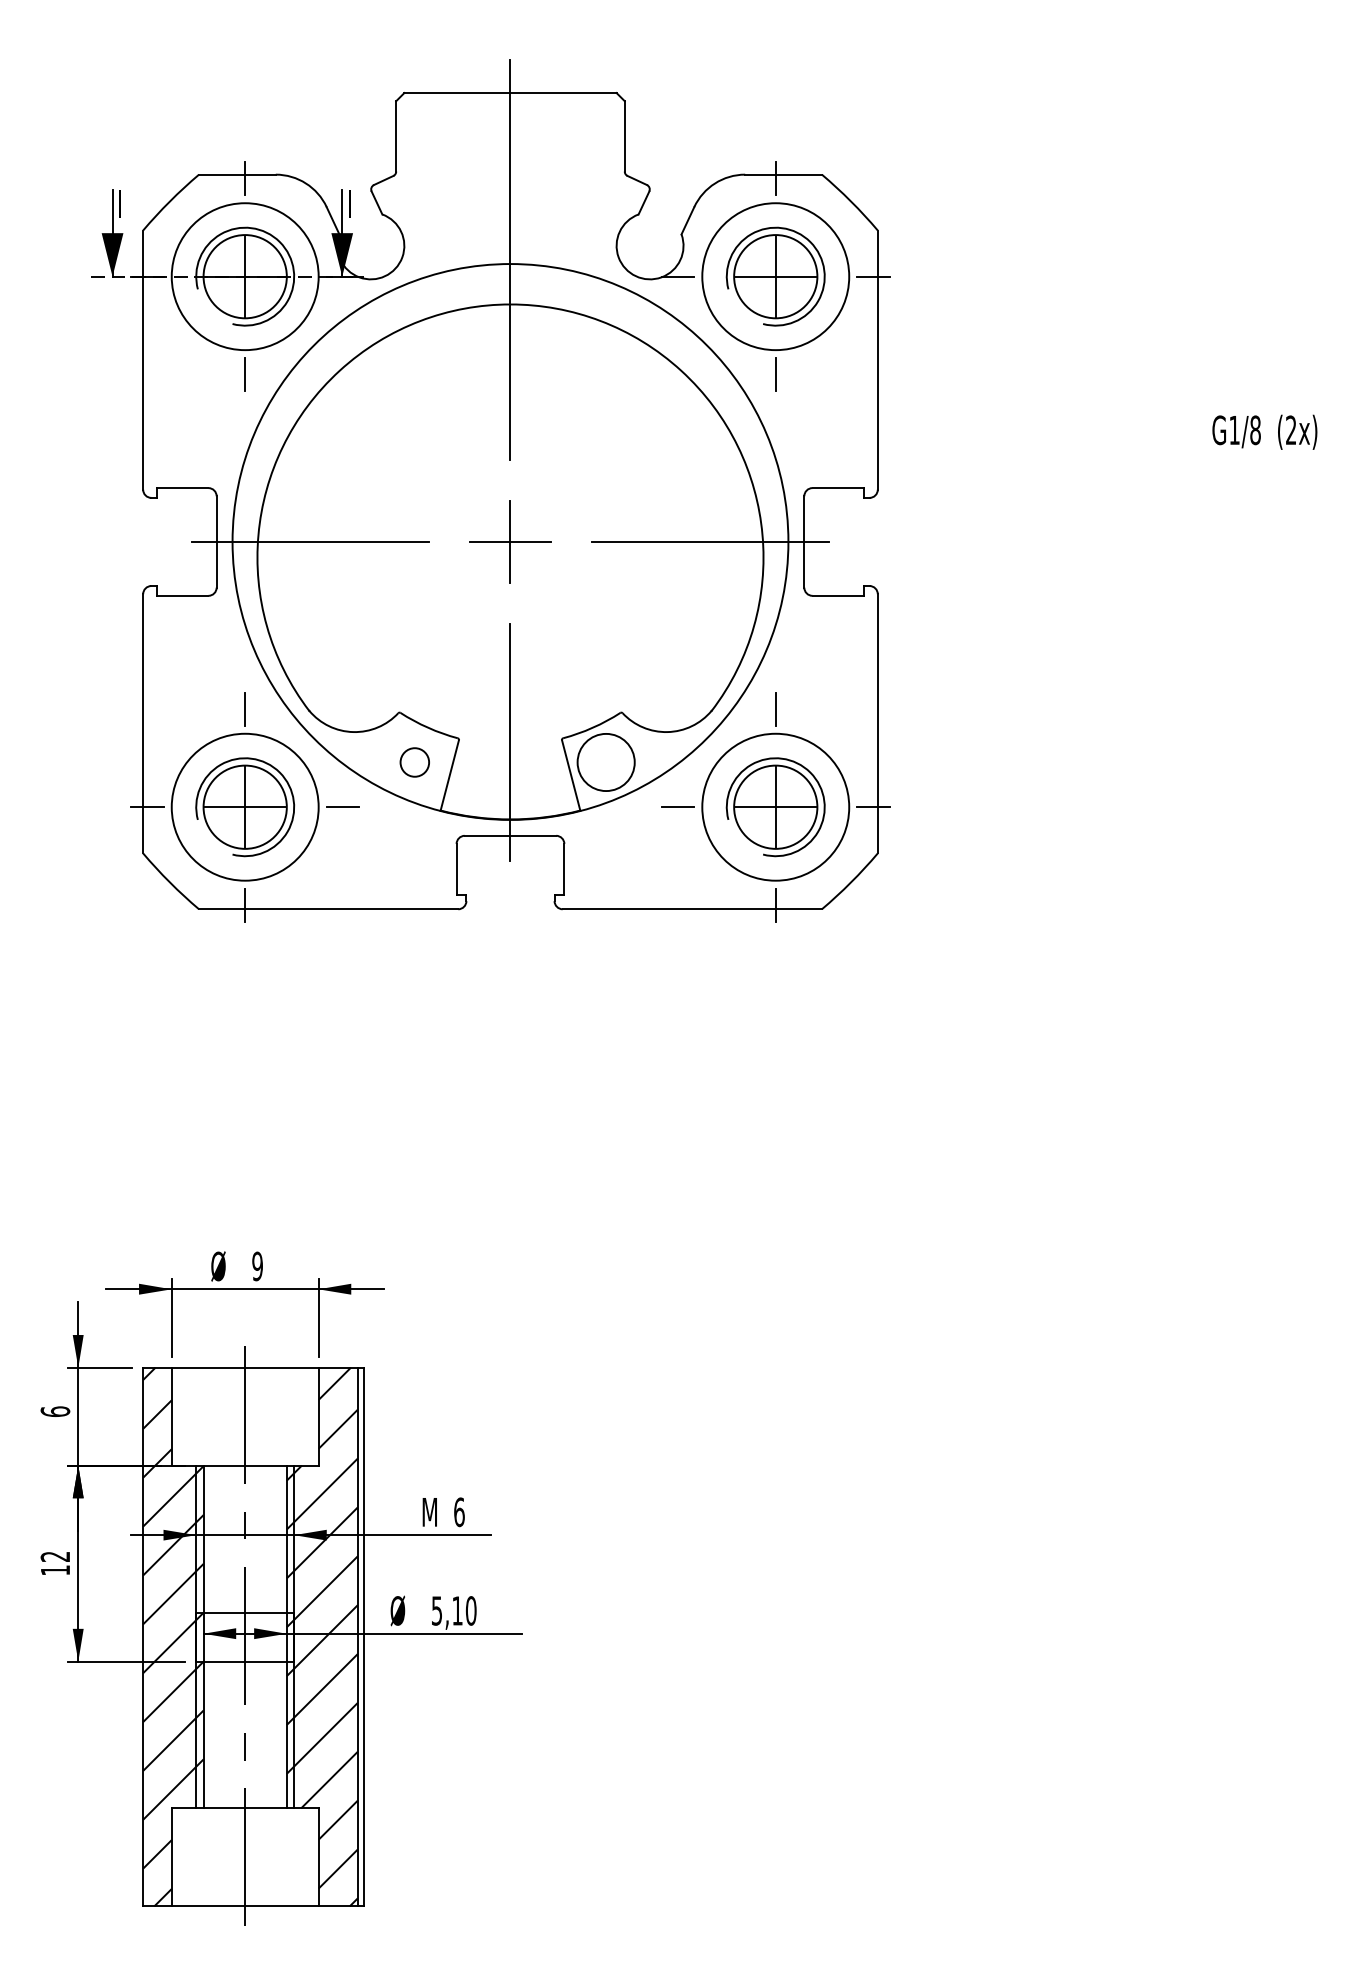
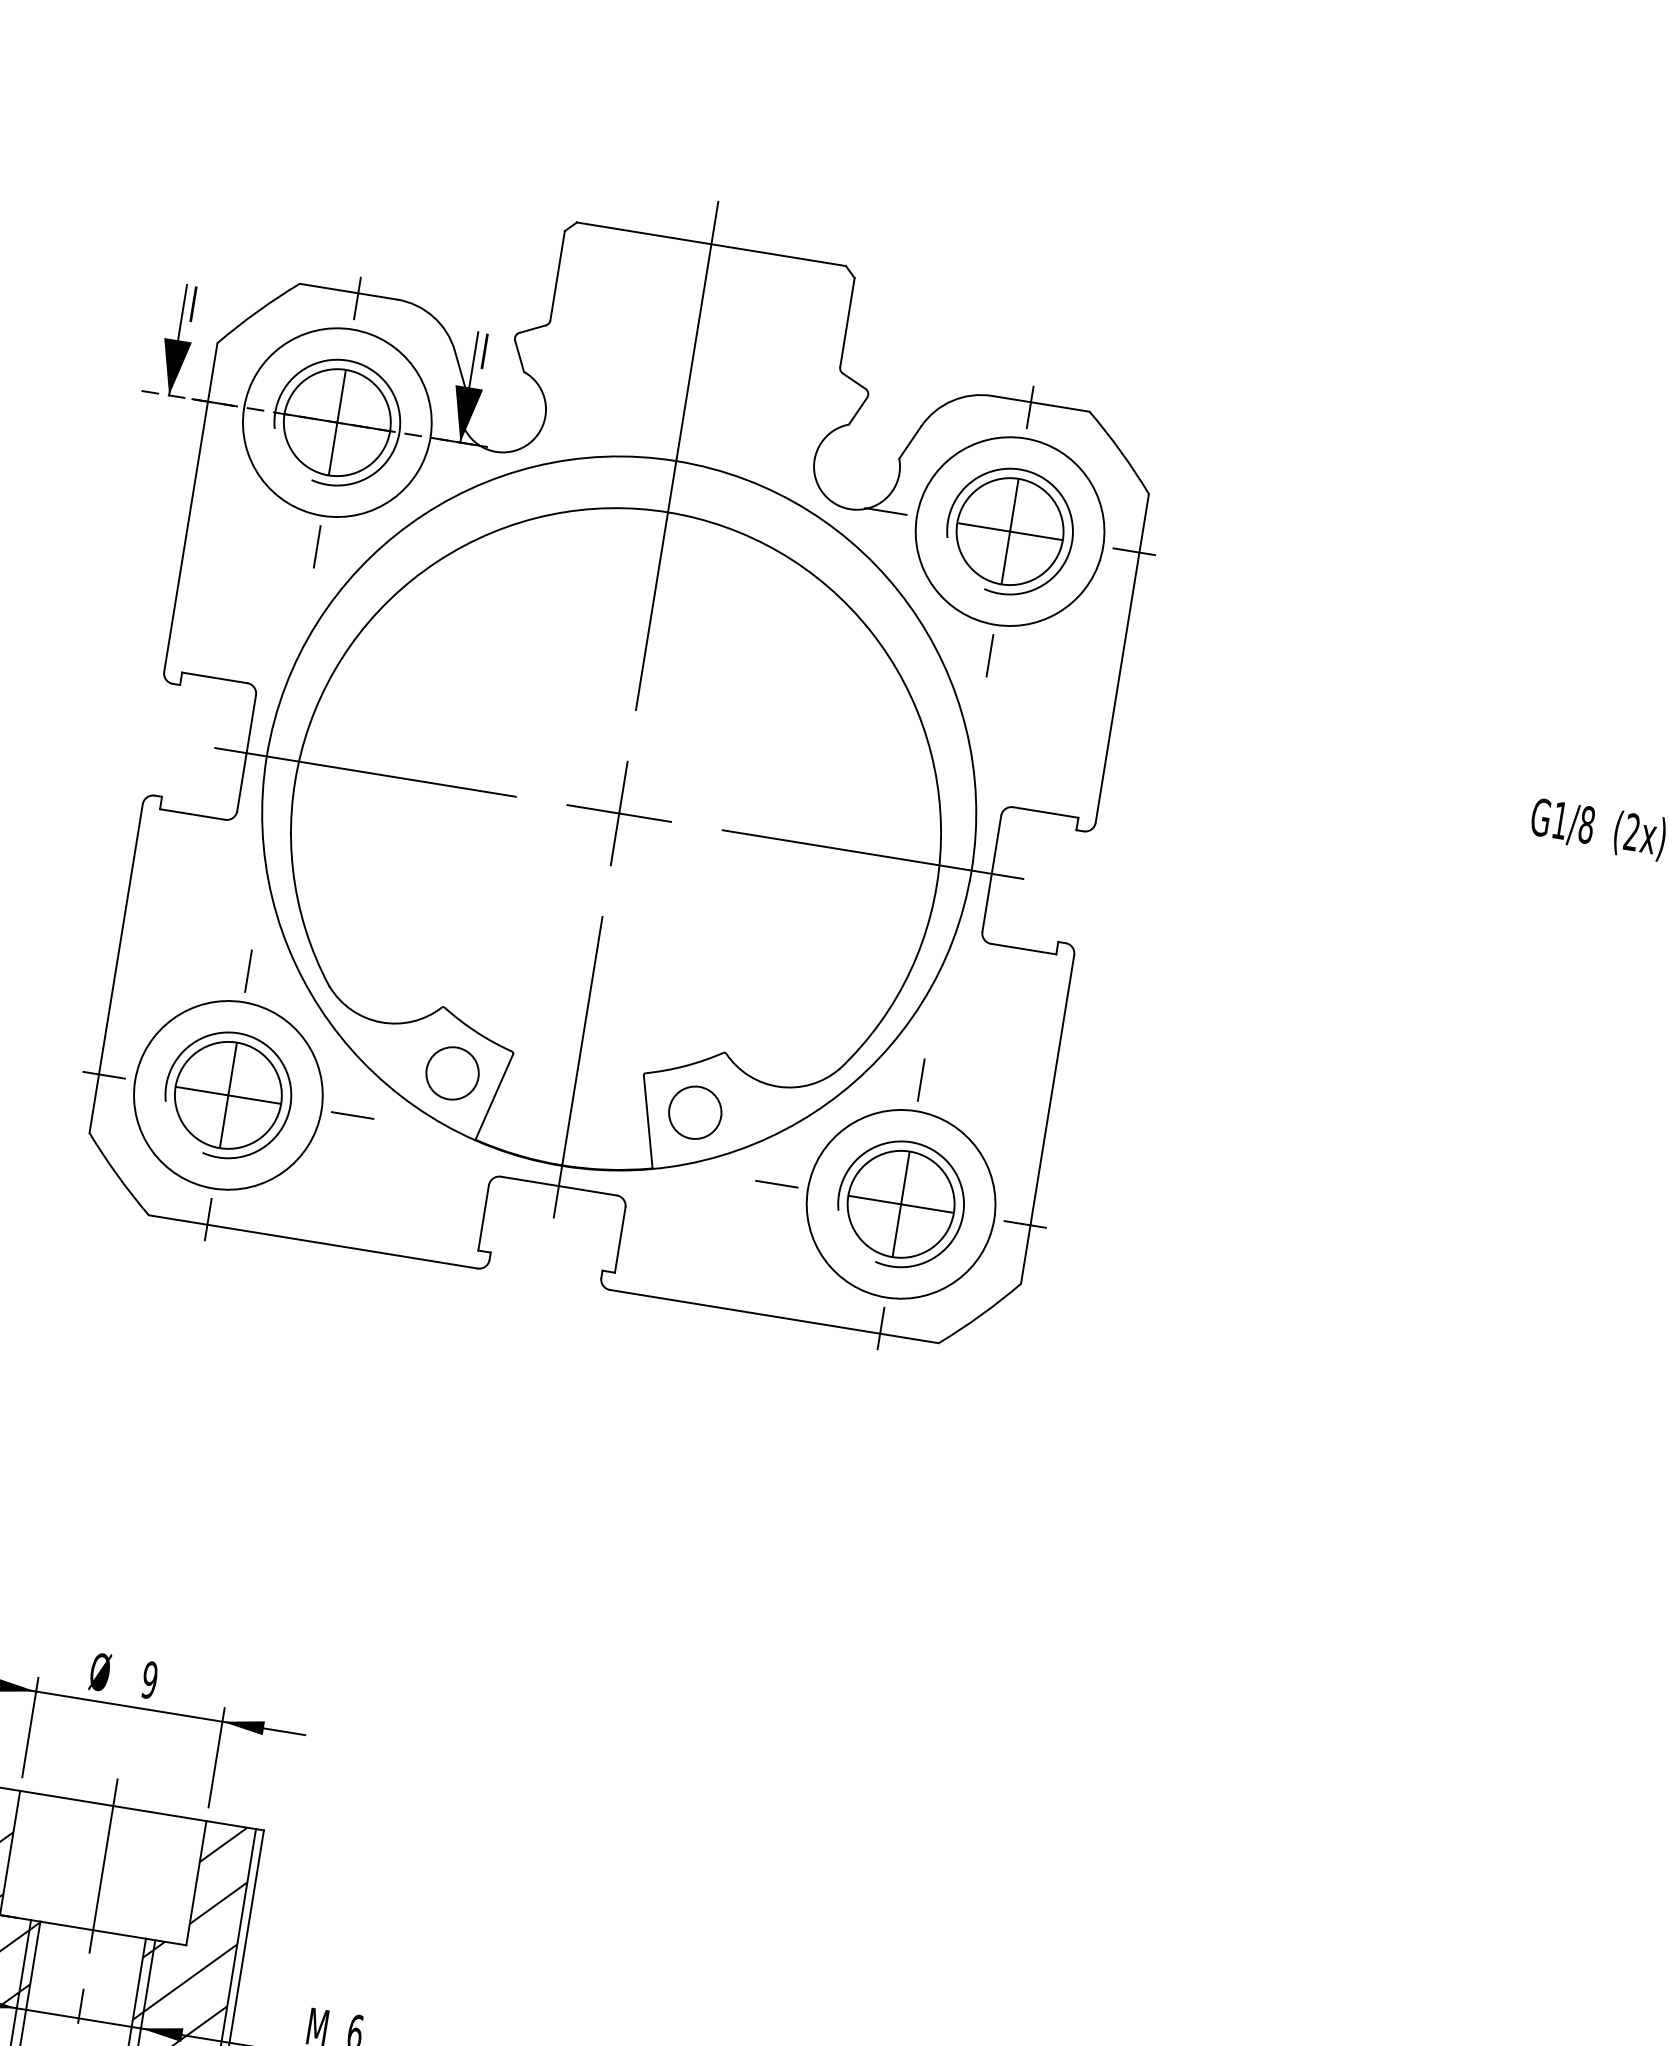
circle: (414, 762) -> (452, 1073), size x1.43
circle: (605, 762) -> (694, 1112), size x0.71

